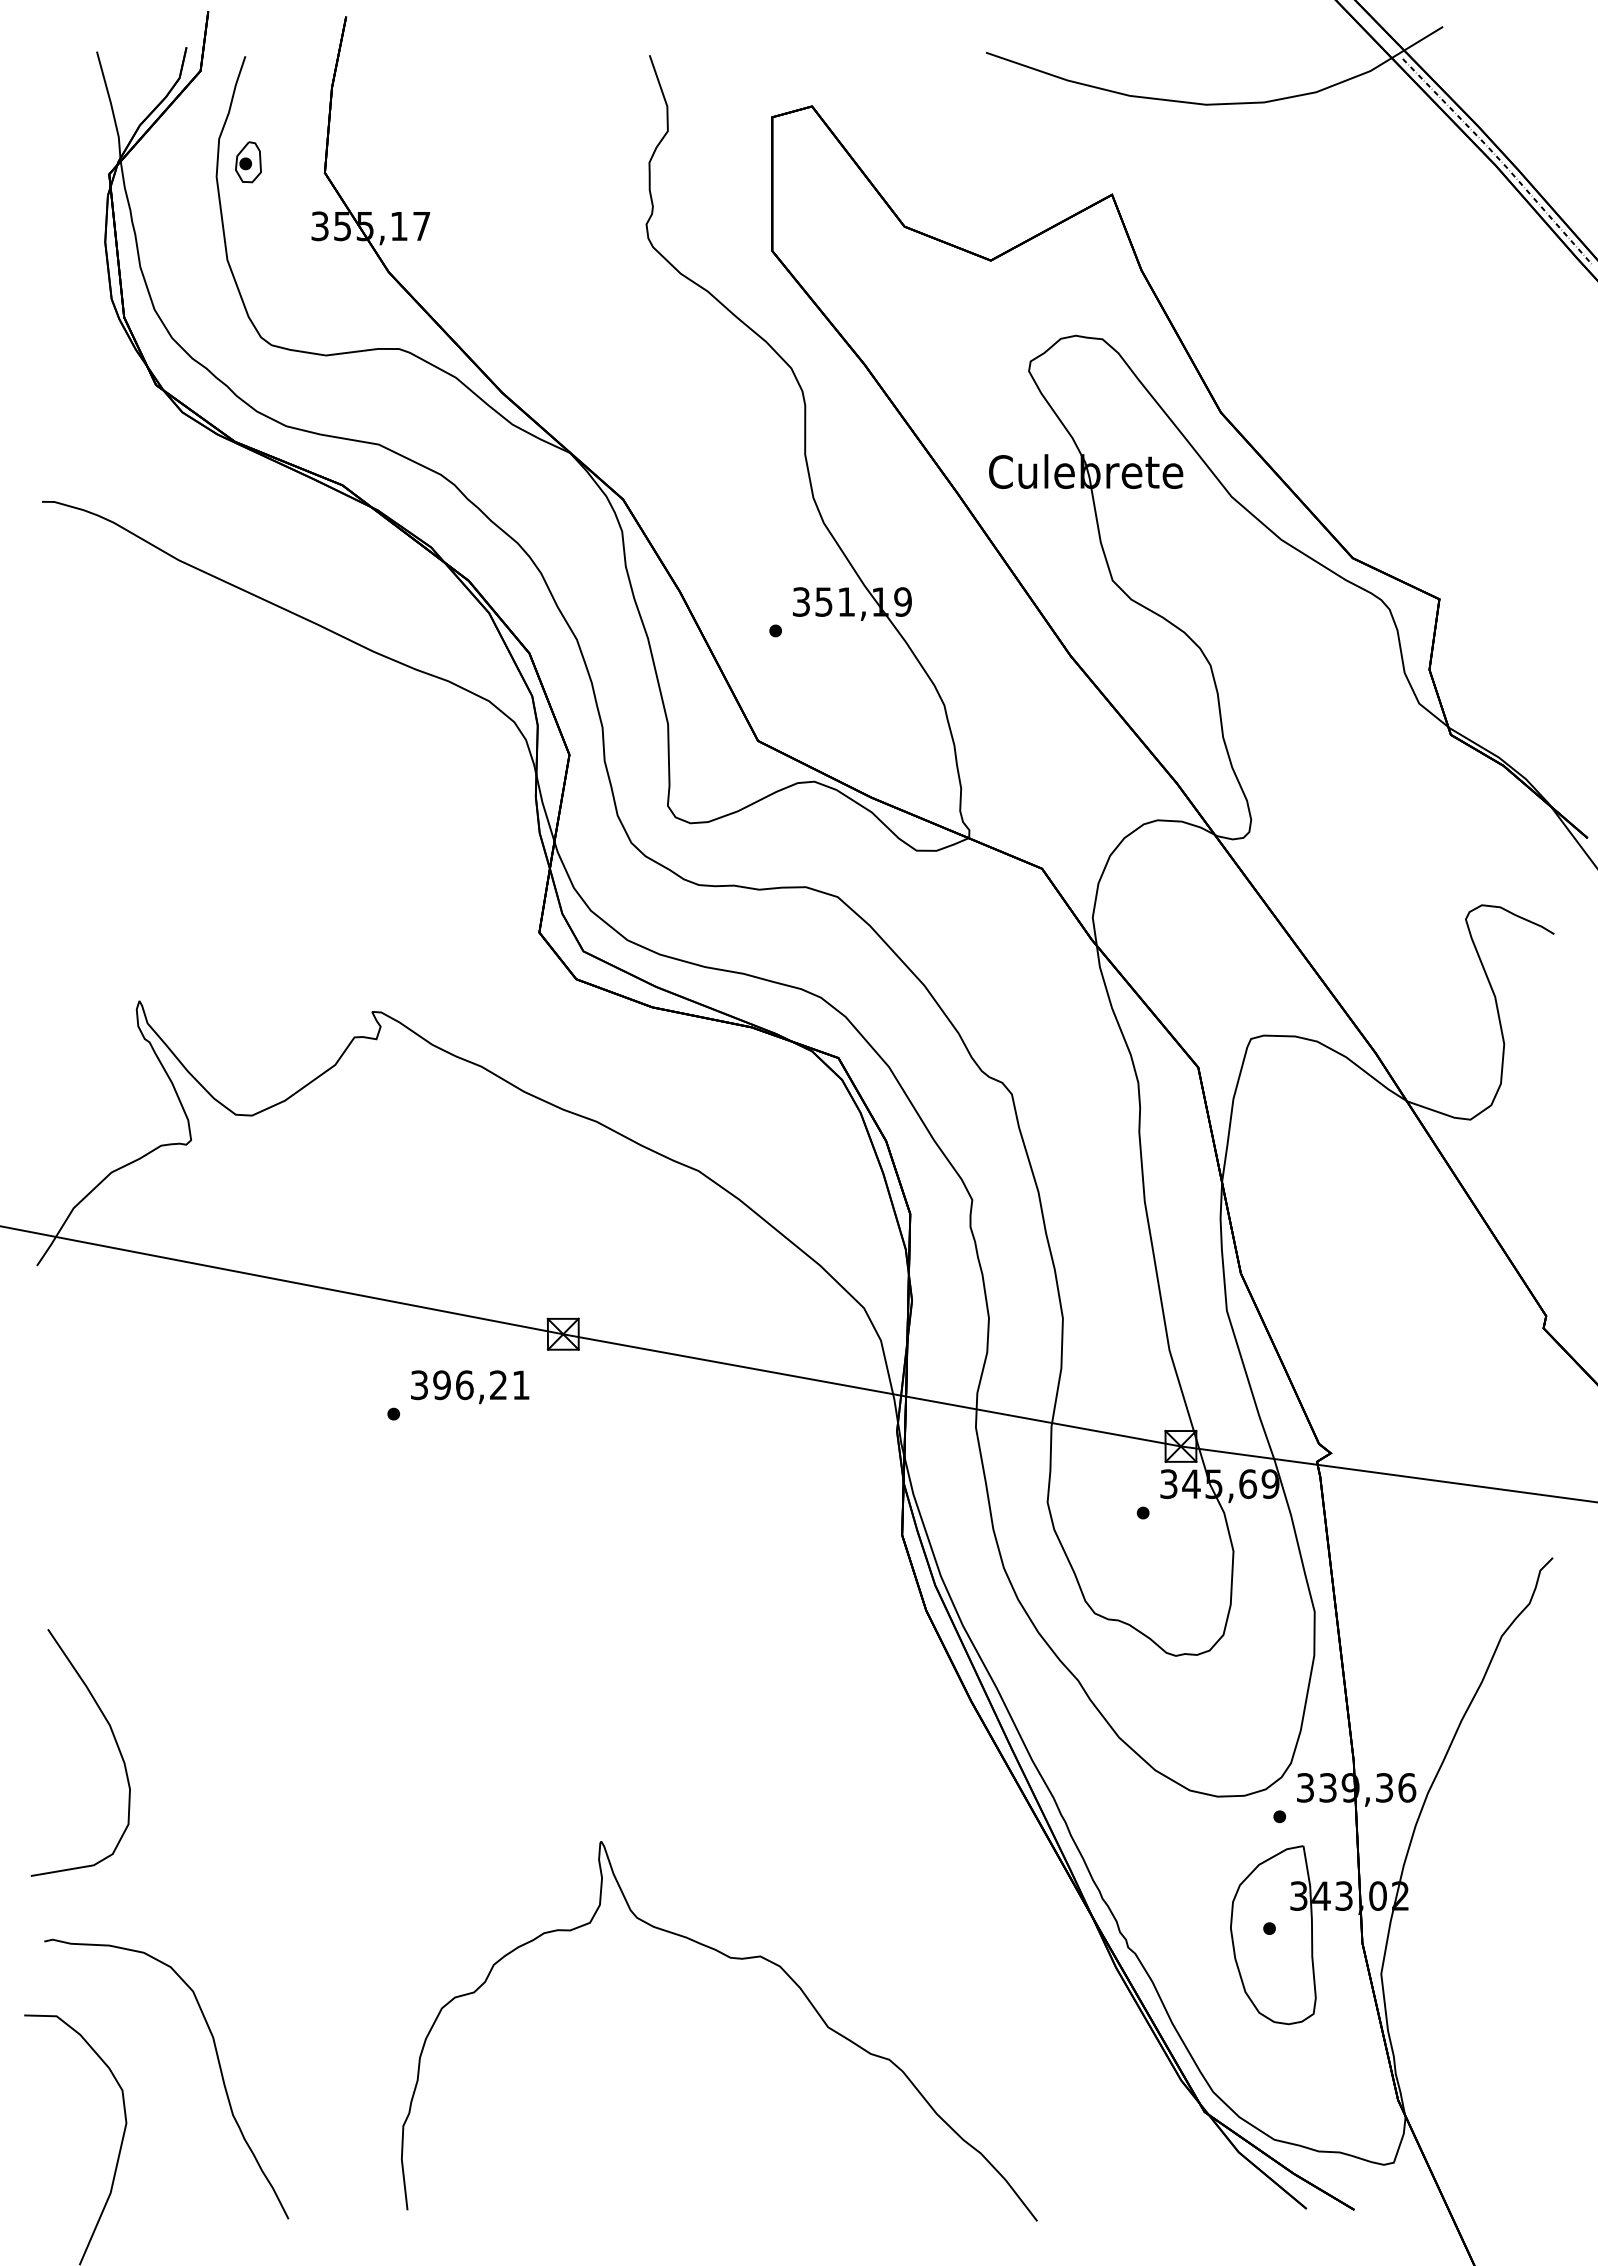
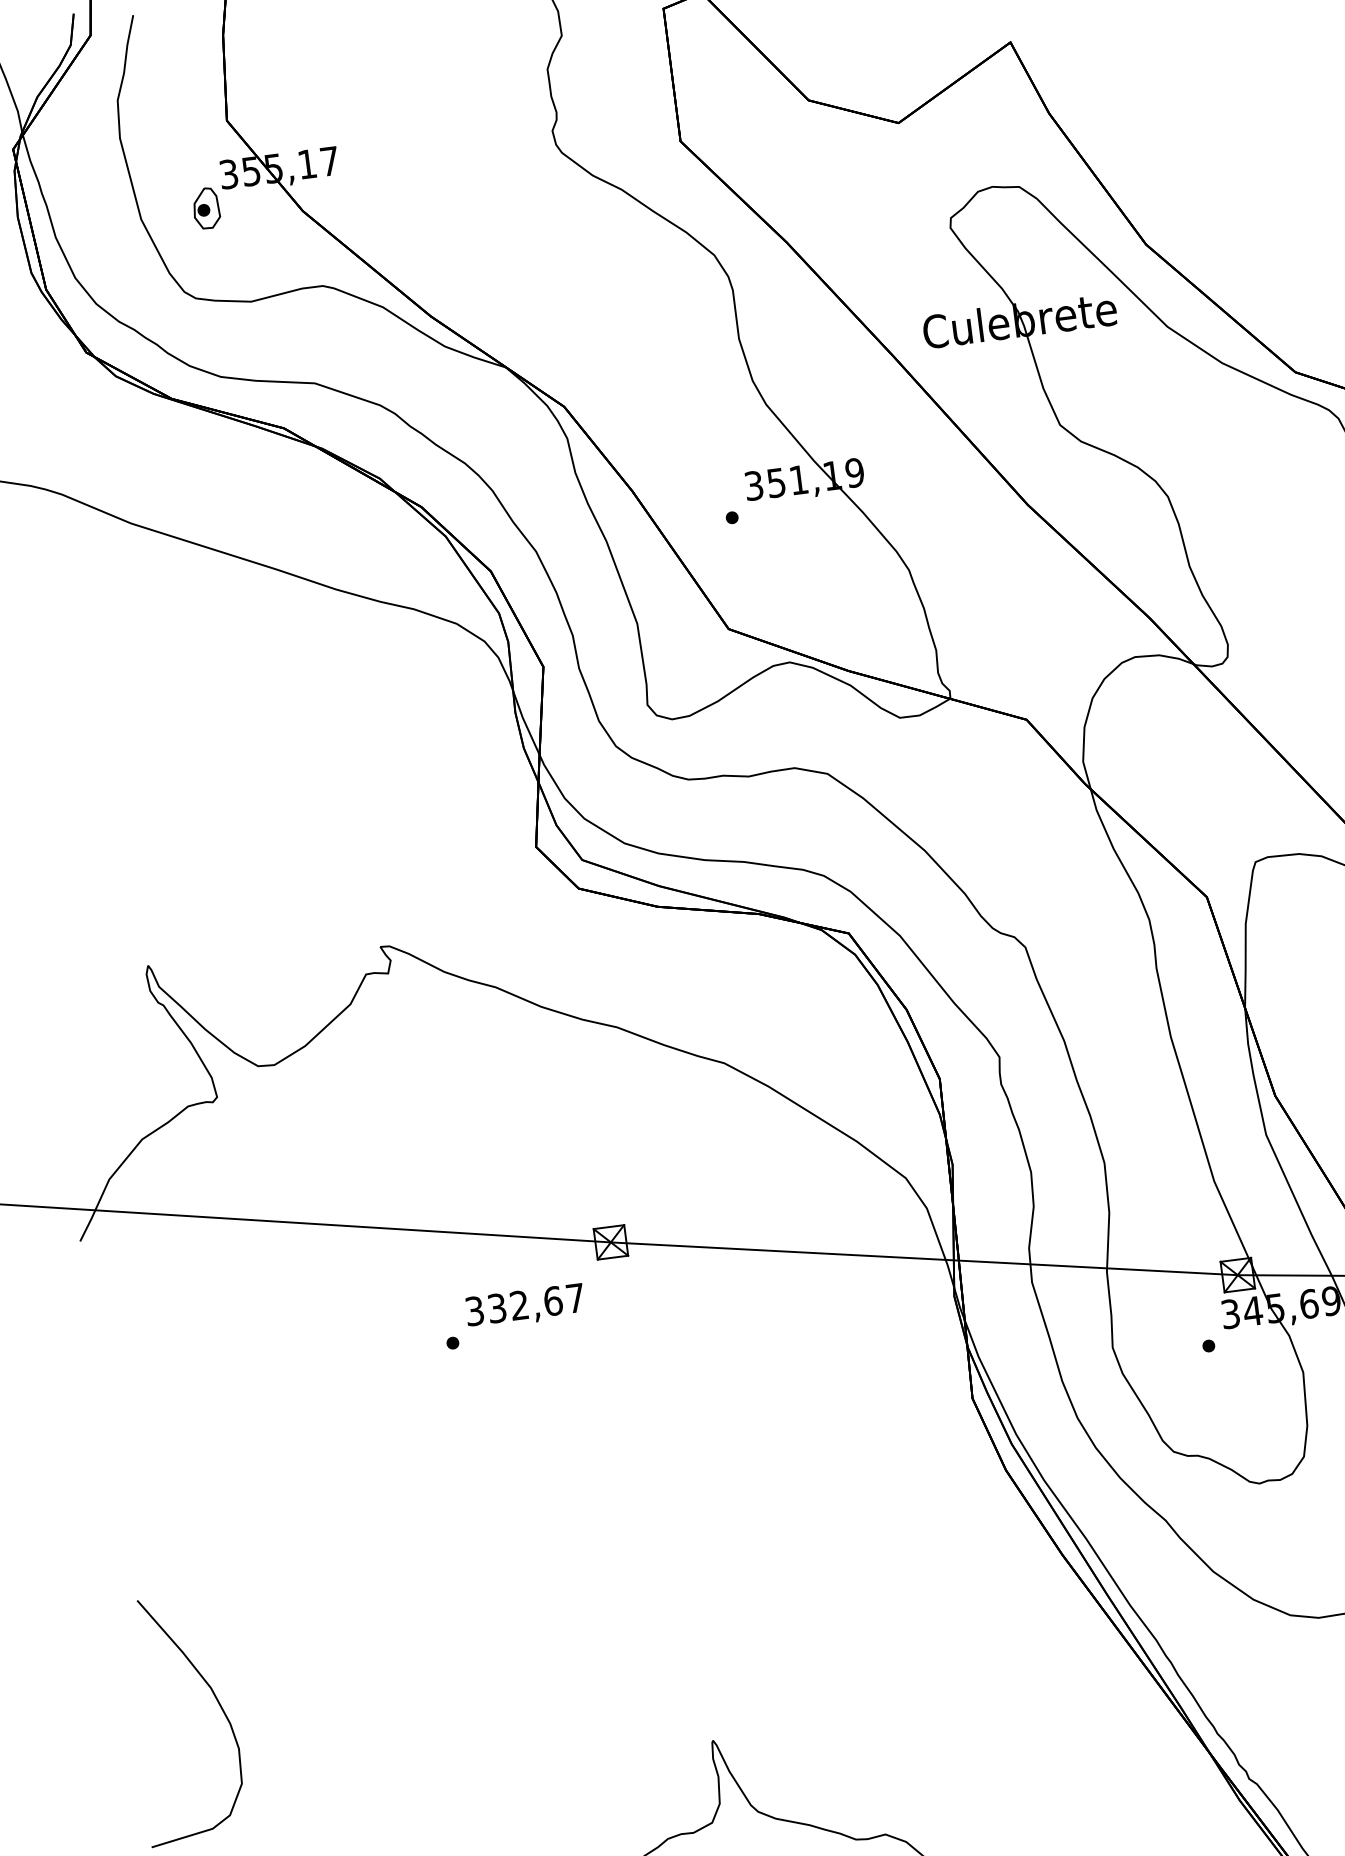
part: (248, 162) -> (206, 208), moved
text: (481, 1385) -> (536, 1303), 396,21 -> 332,67

